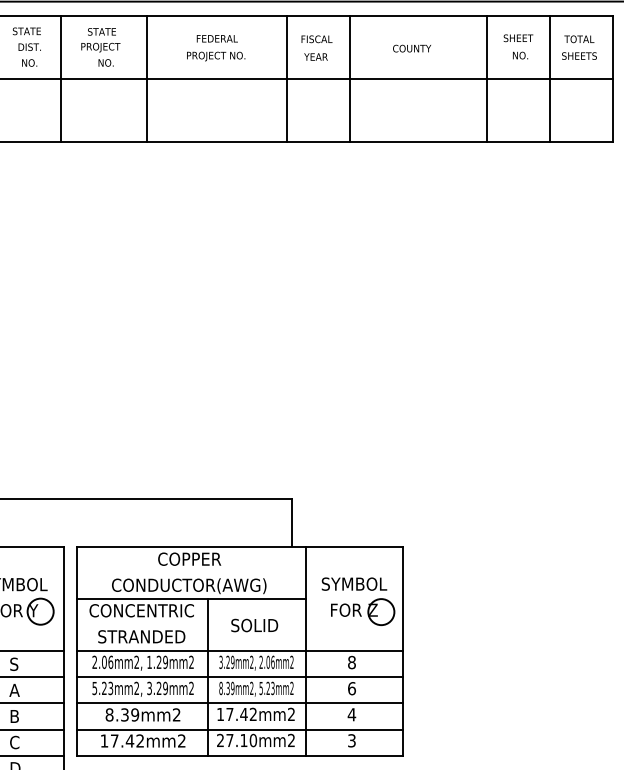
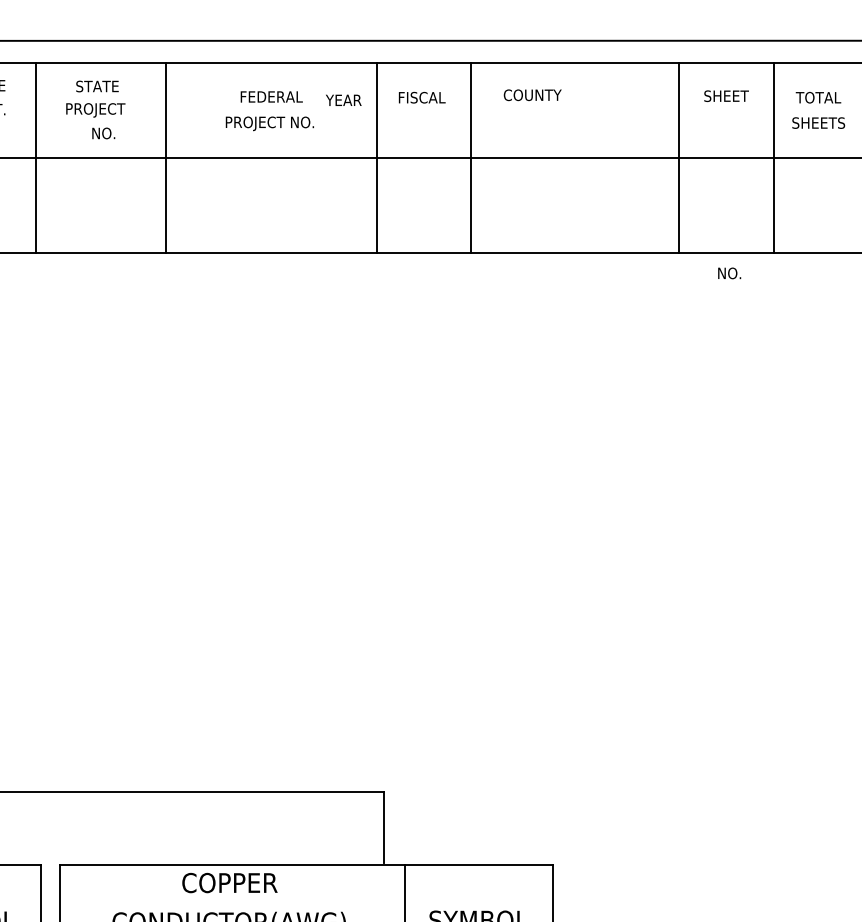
text: (411, 48) -> (531, 95), moved
text: (520, 55) -> (729, 273), moved
text: (315, 56) -> (342, 99), moved

